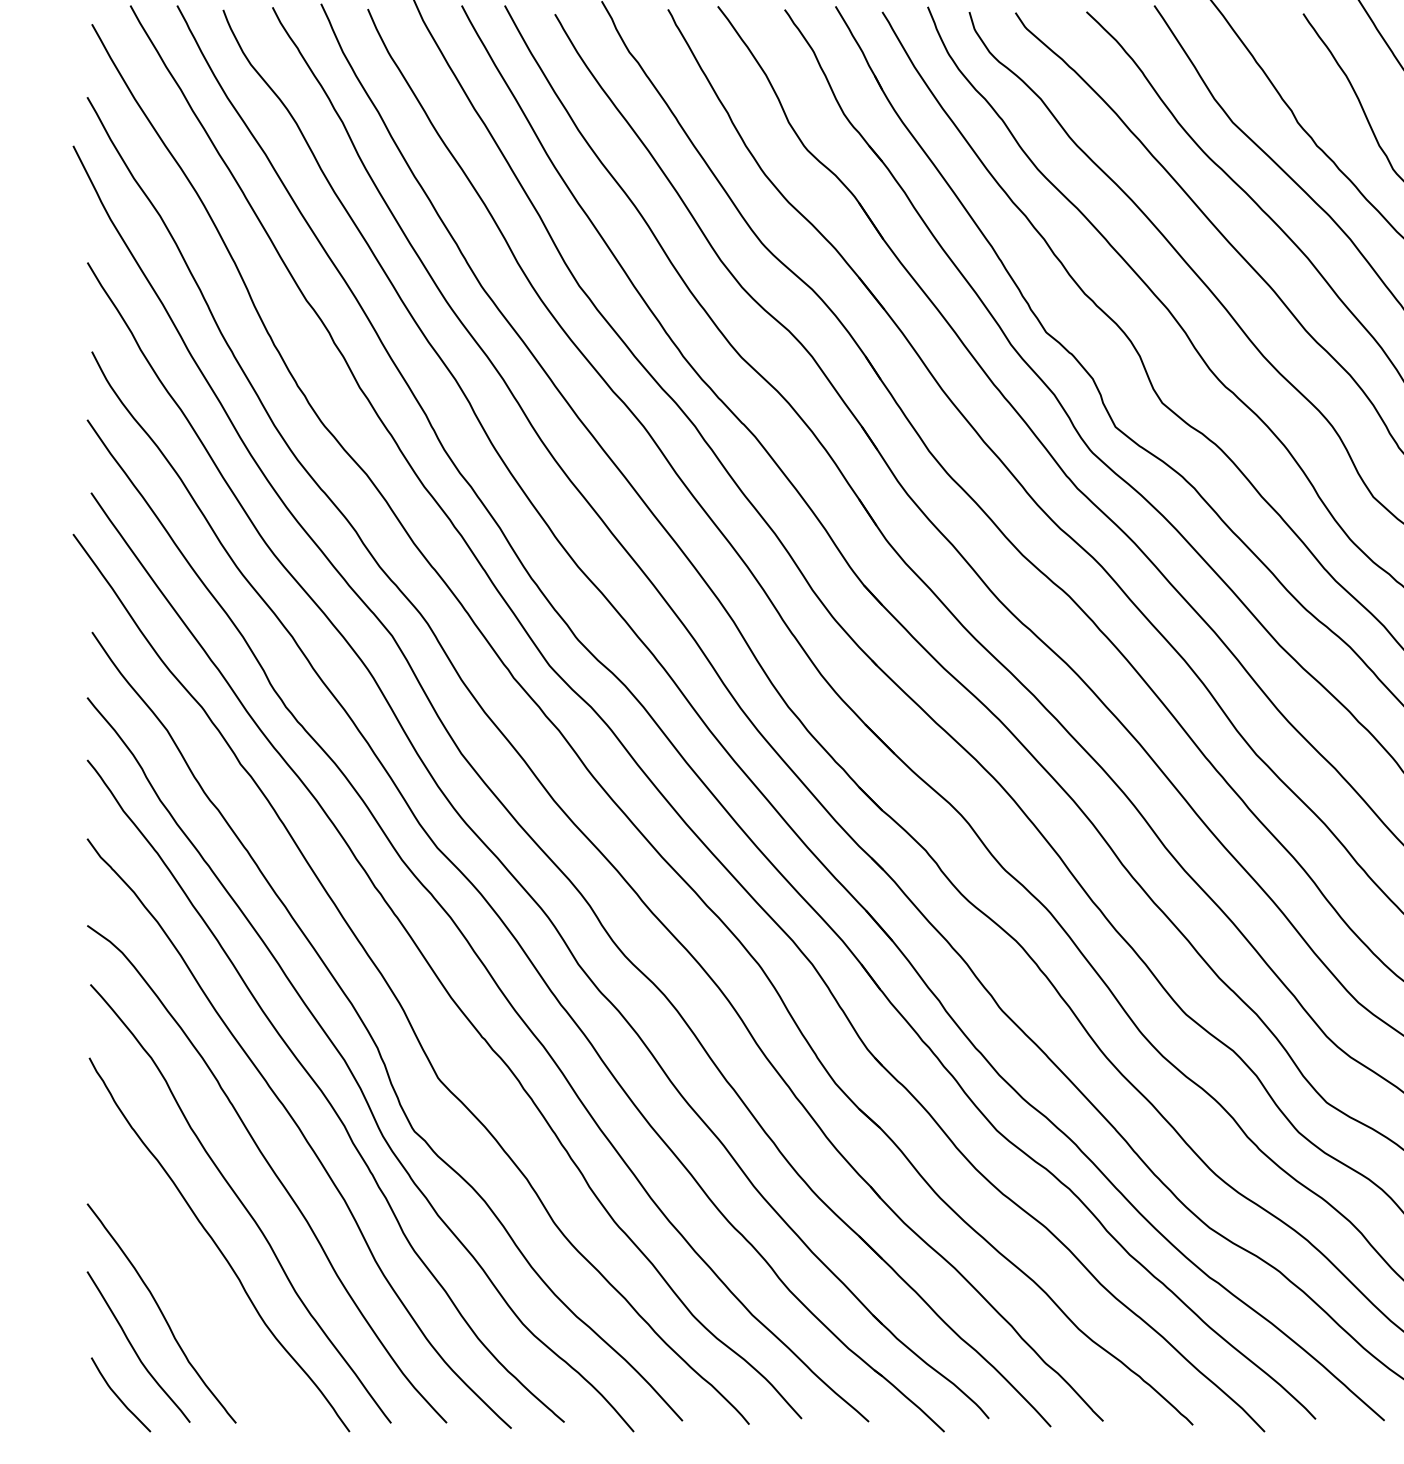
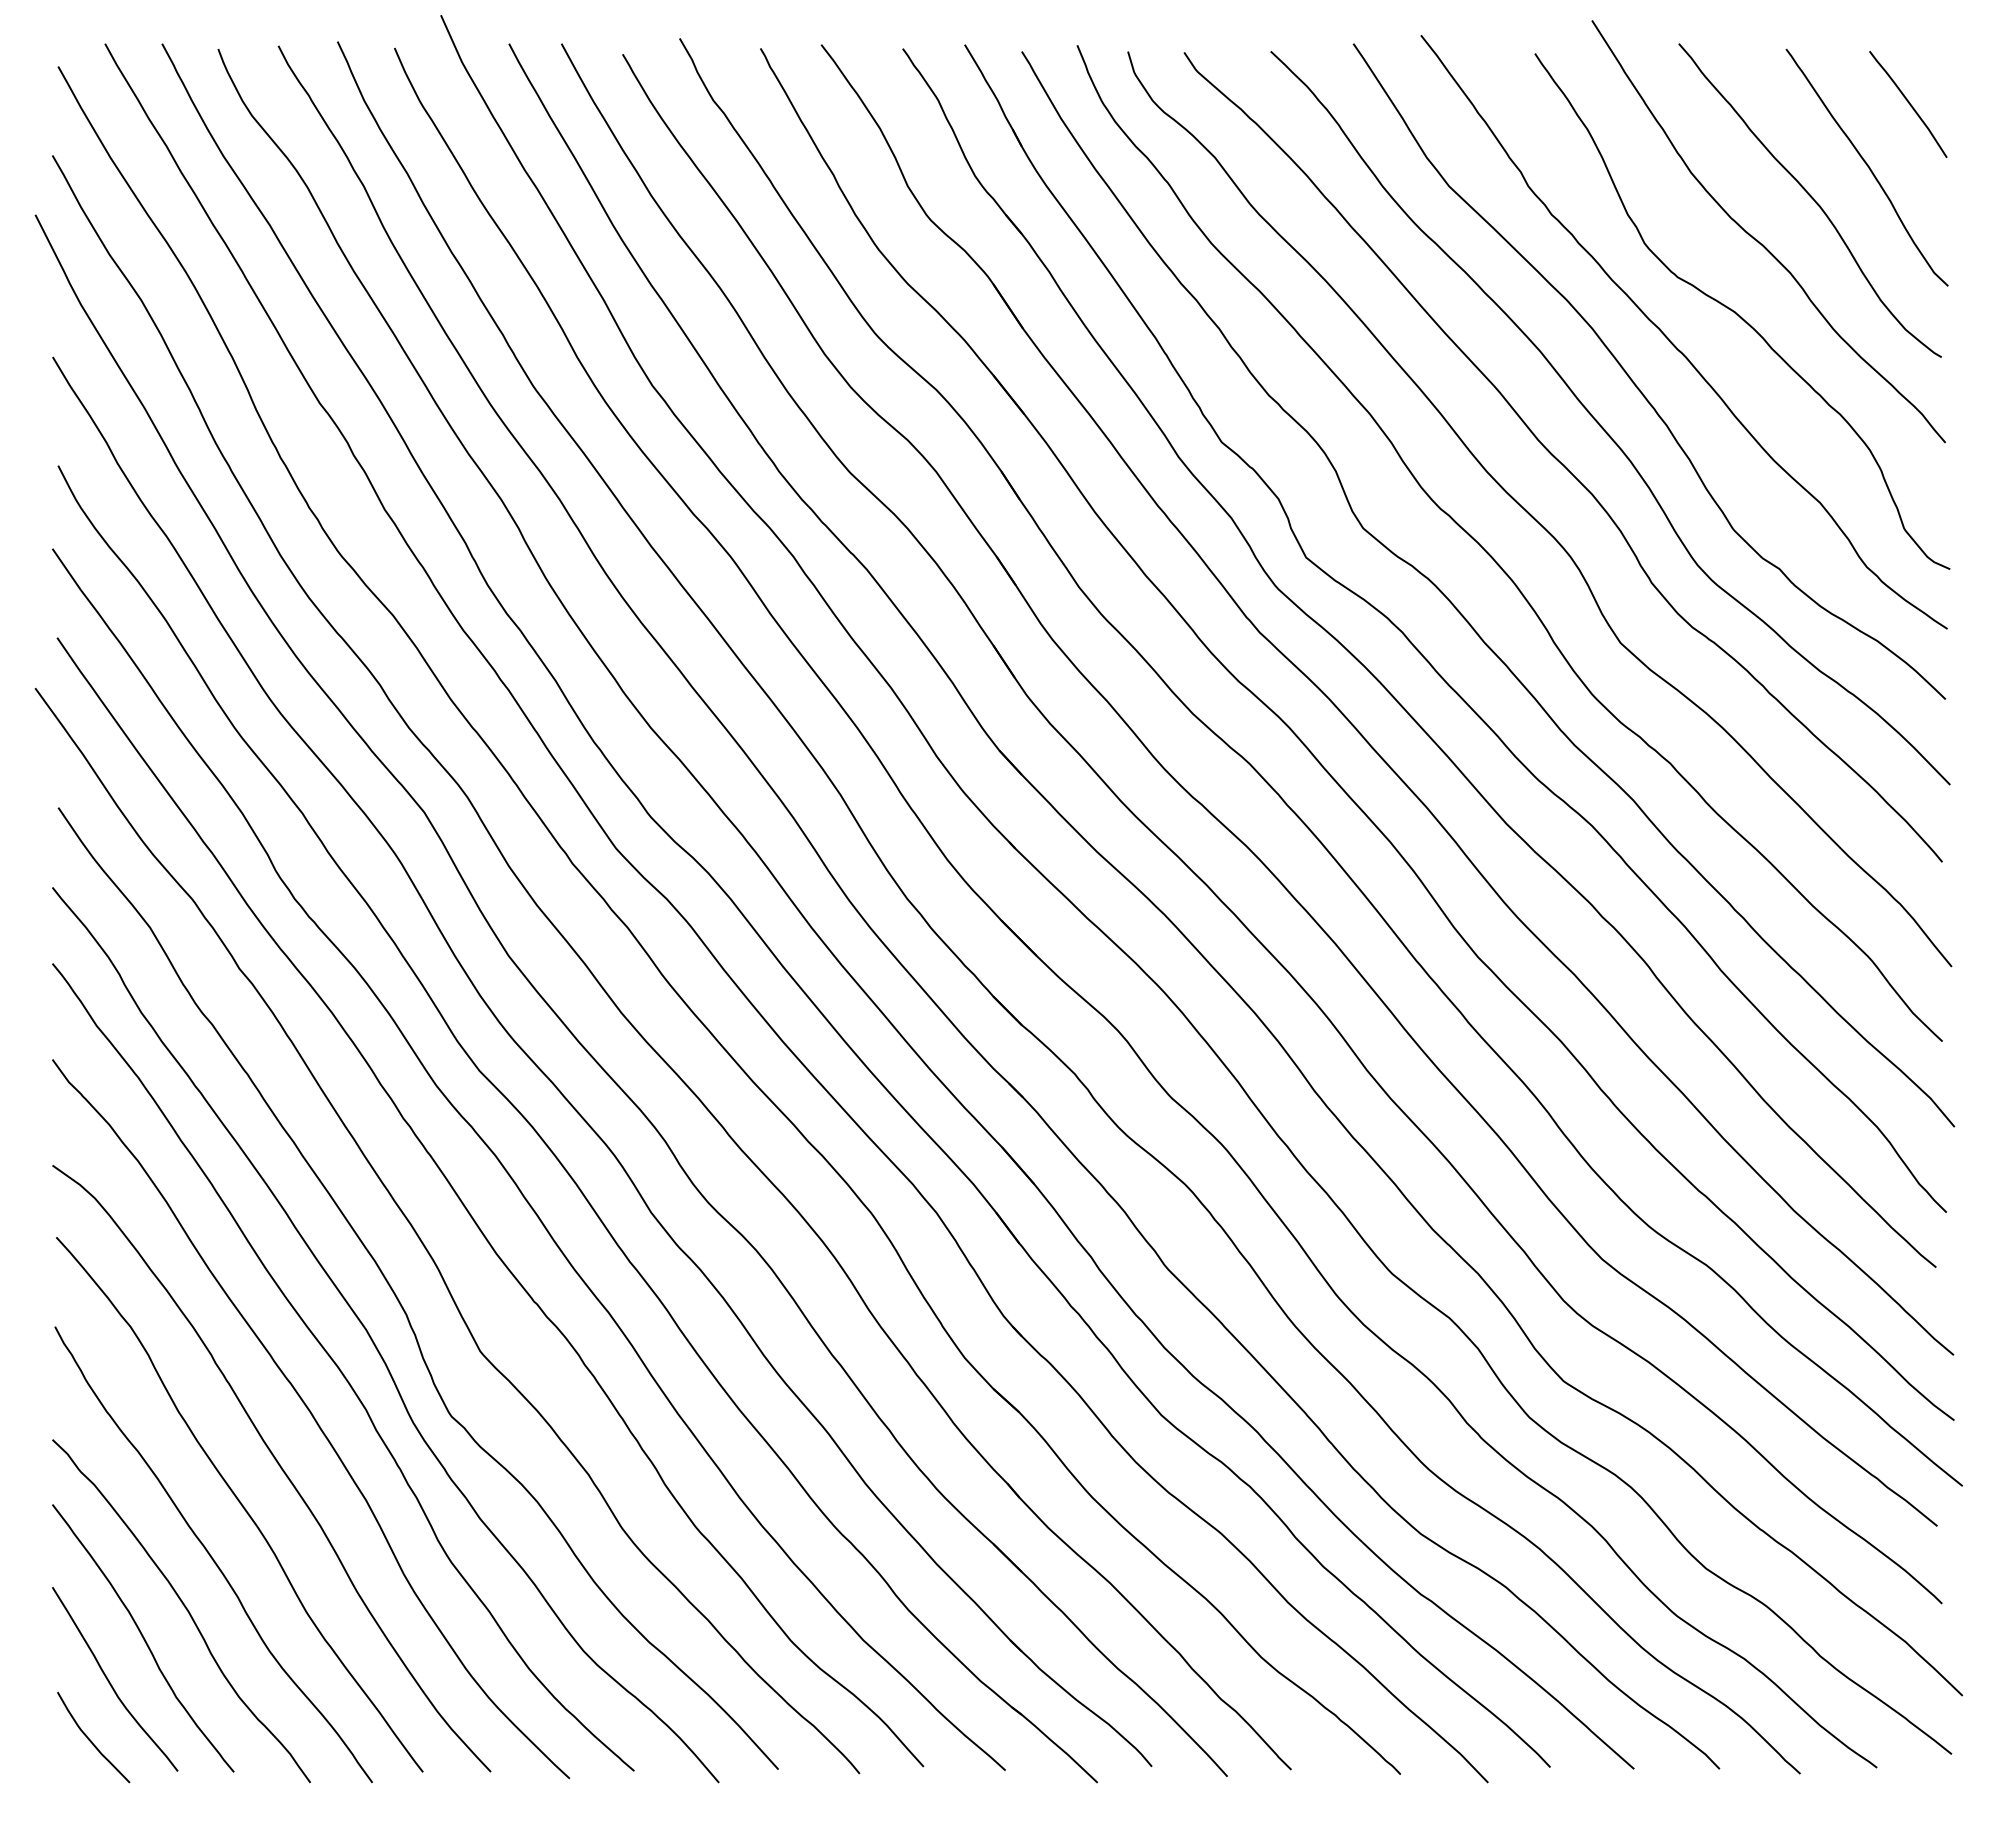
curve: (195, 1288) -> (184, 1607), added

